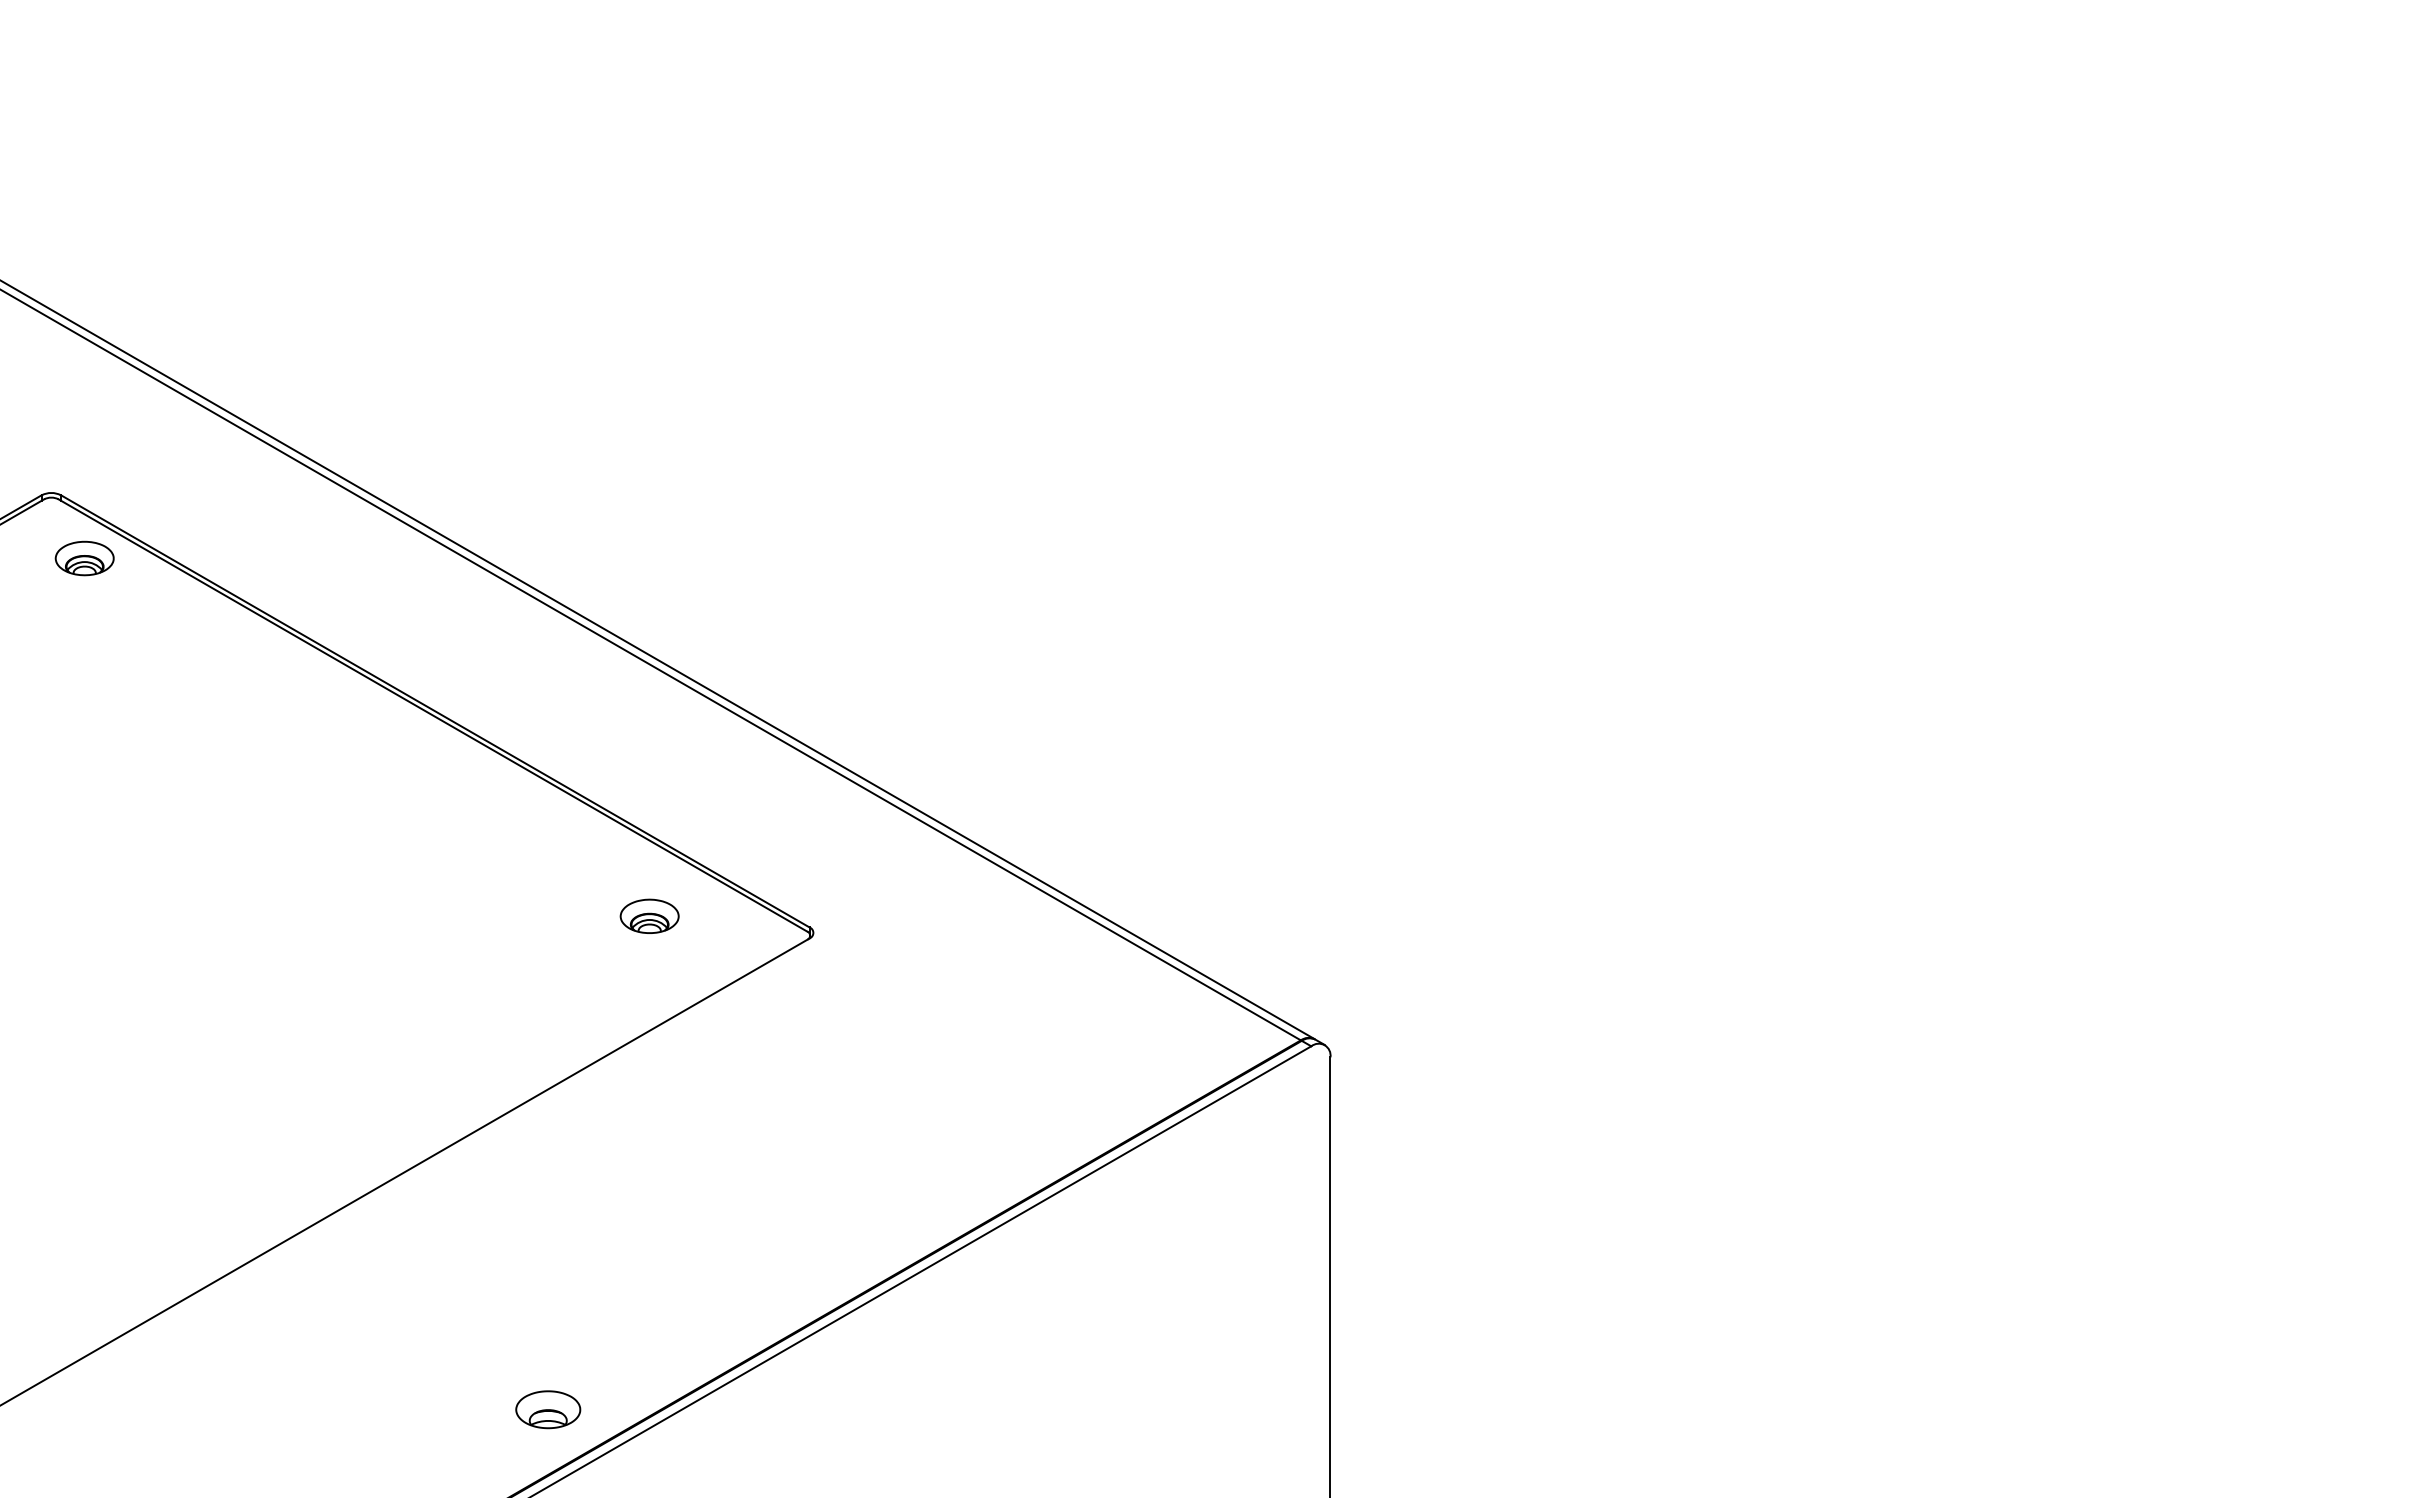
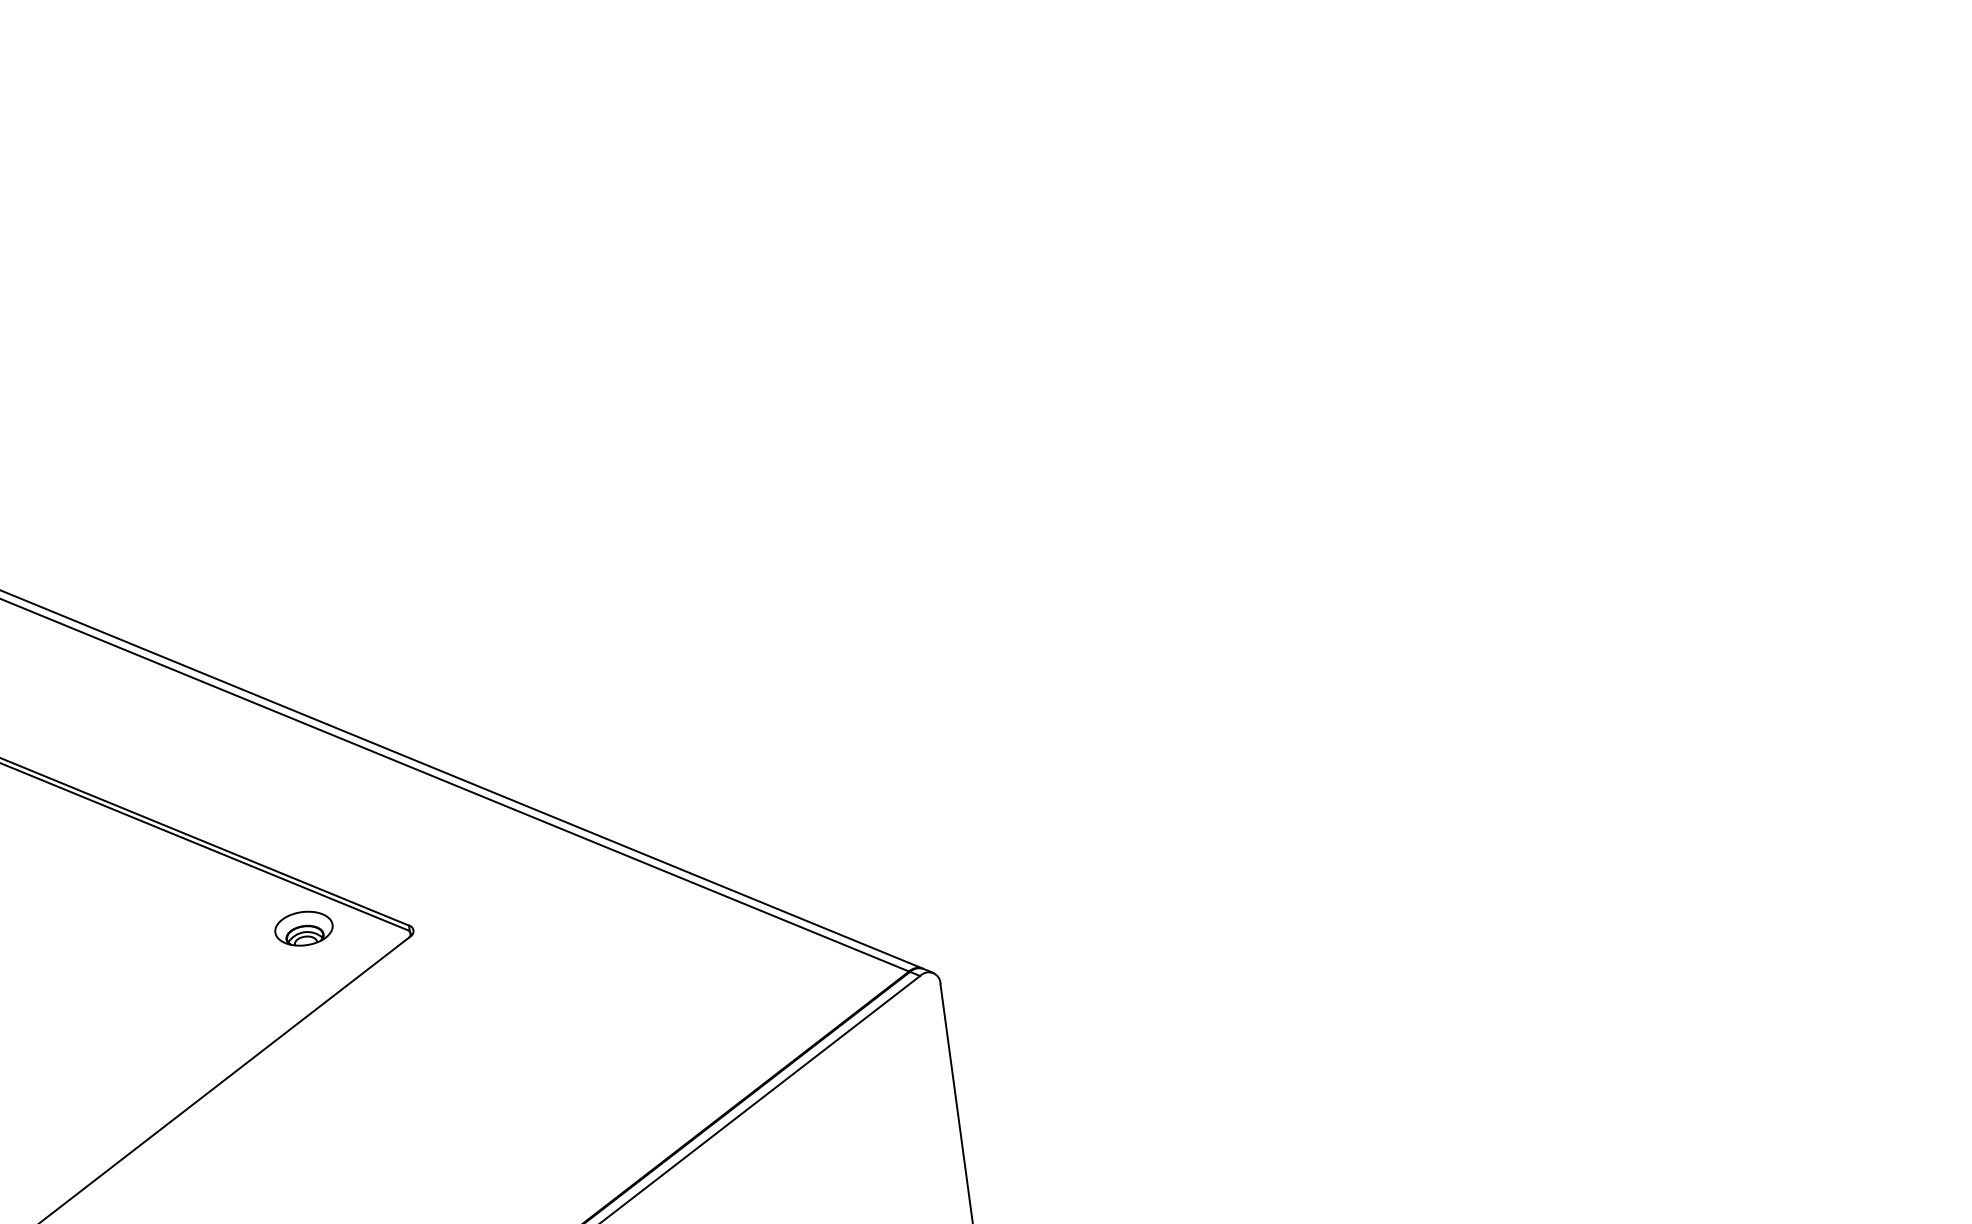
part: (649, 915) -> (303, 927), moved

